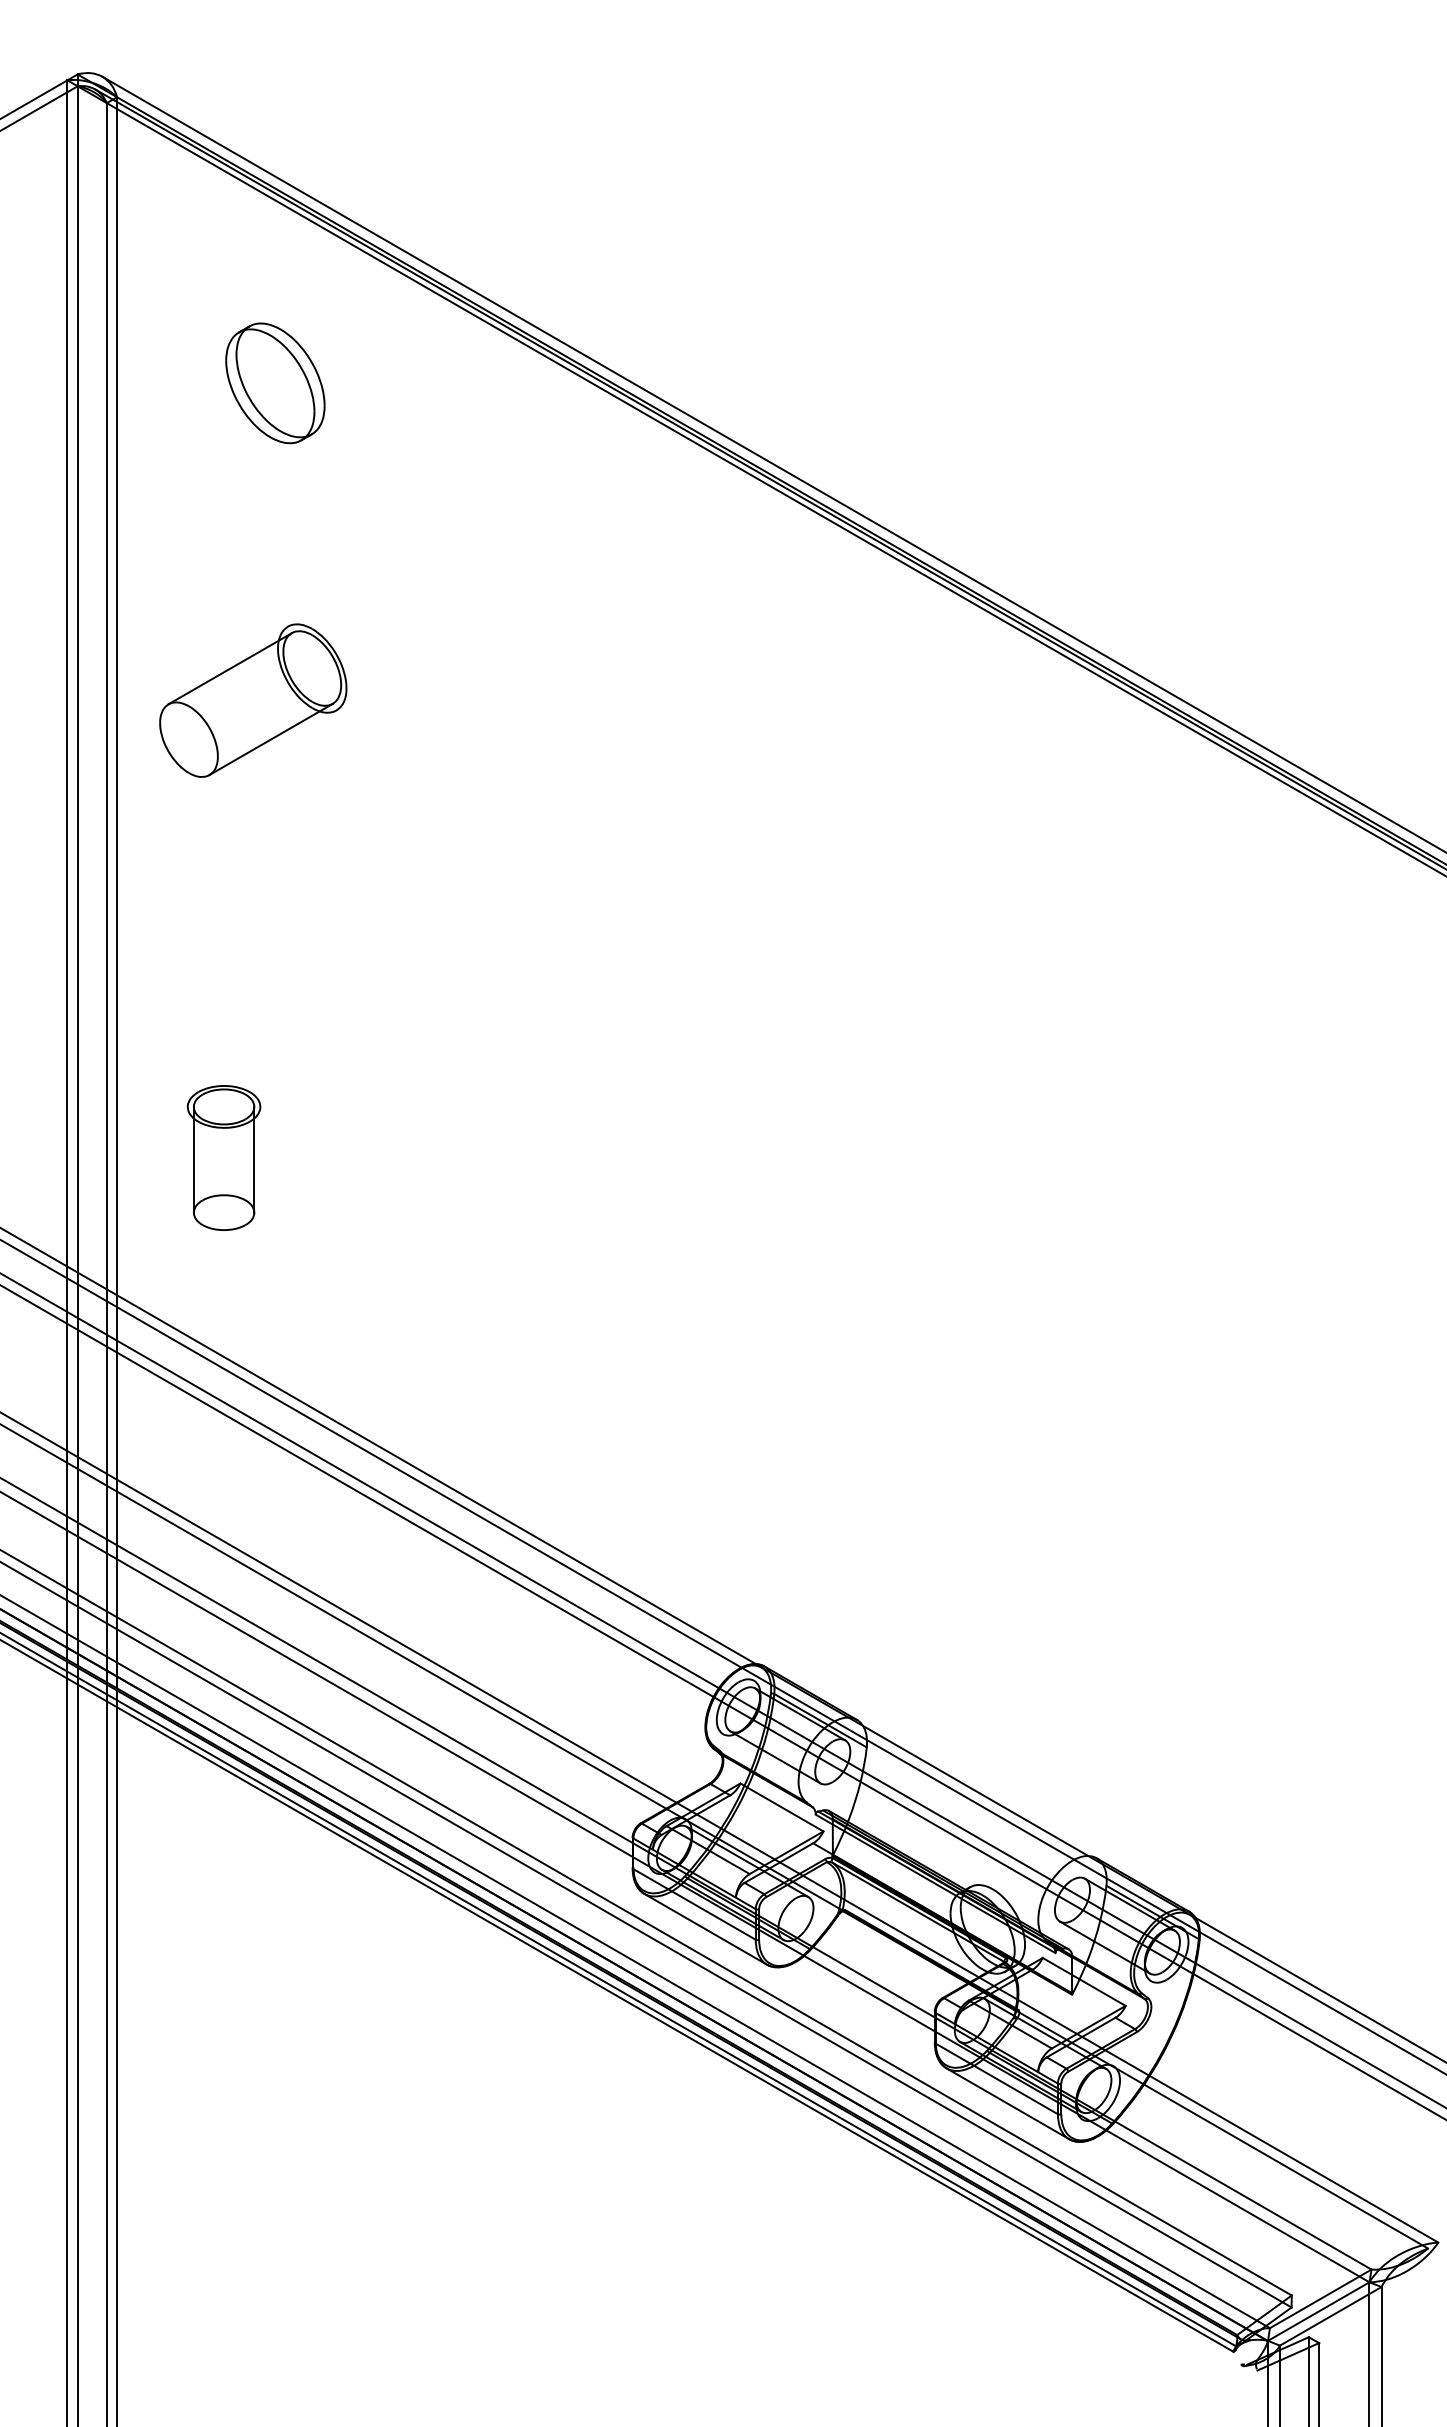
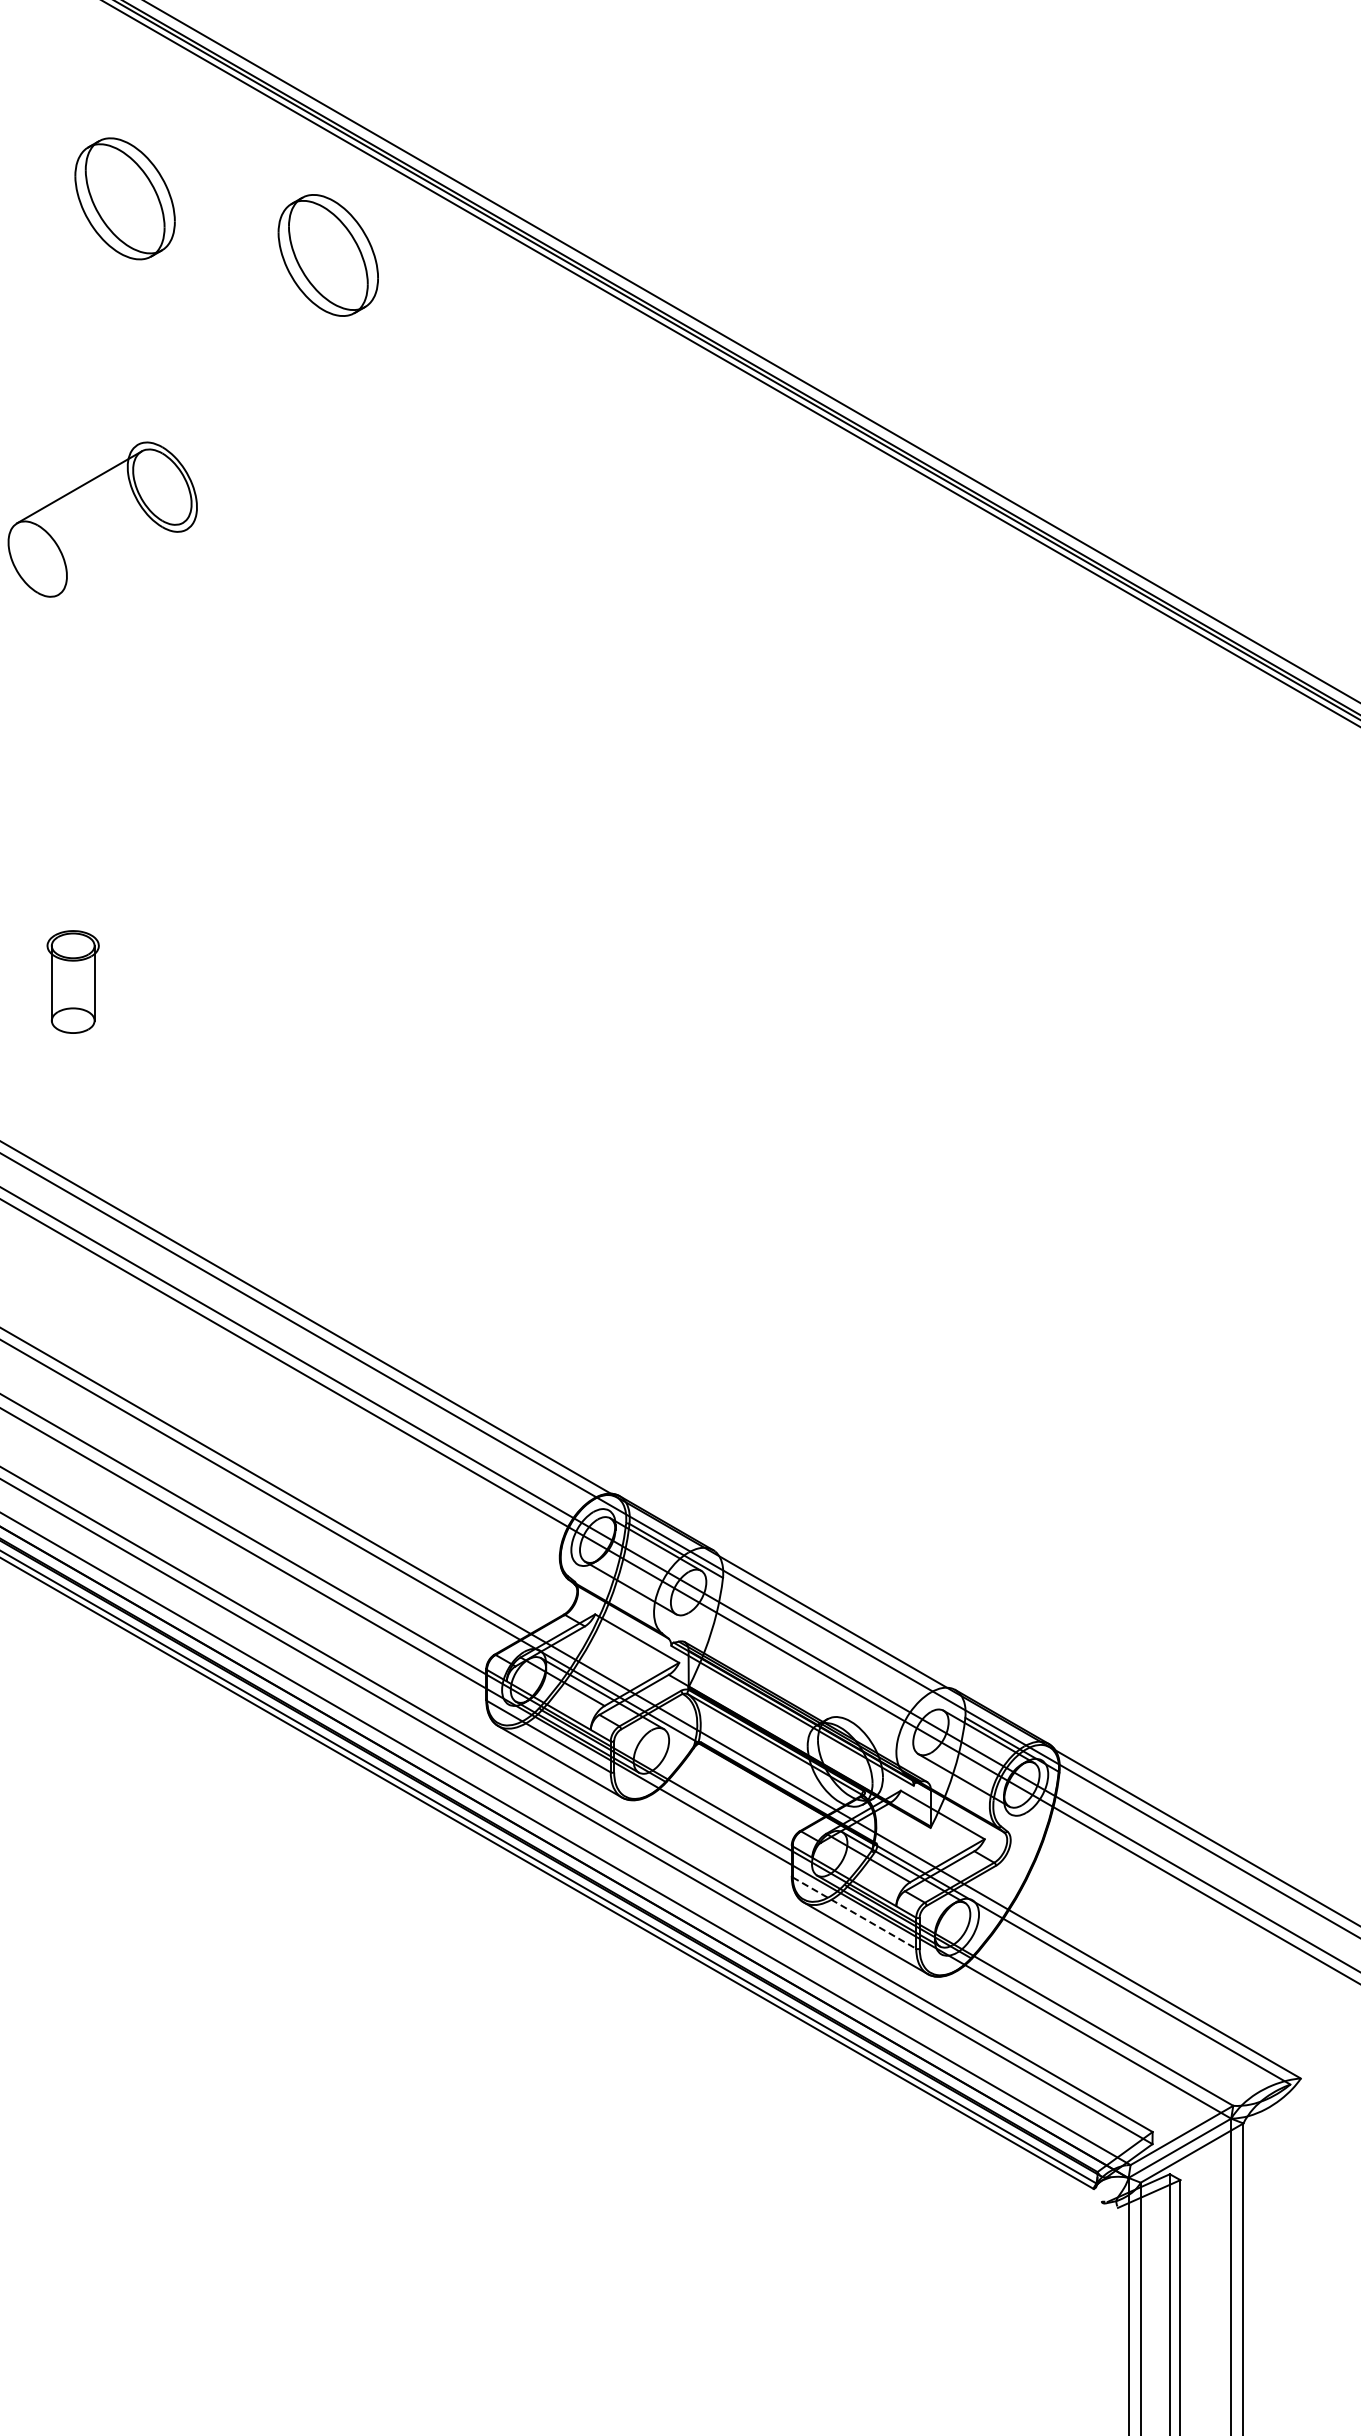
part: (476, 439) -> (328, 255), added
line: (270, 739) -> (120, 558), removed
part: (223, 1157) -> (72, 981), size x0.7
line: (996, 2078) -> (854, 1912), solid -> dashed

